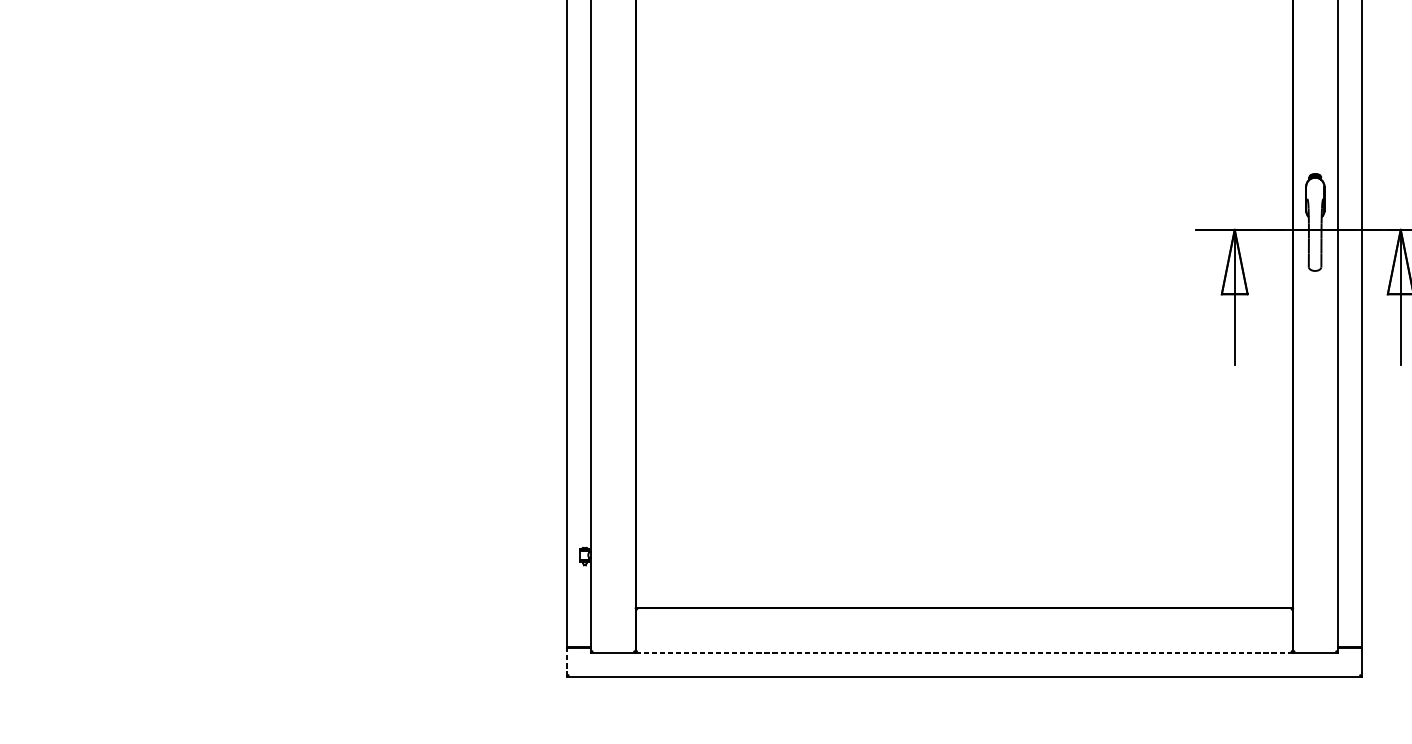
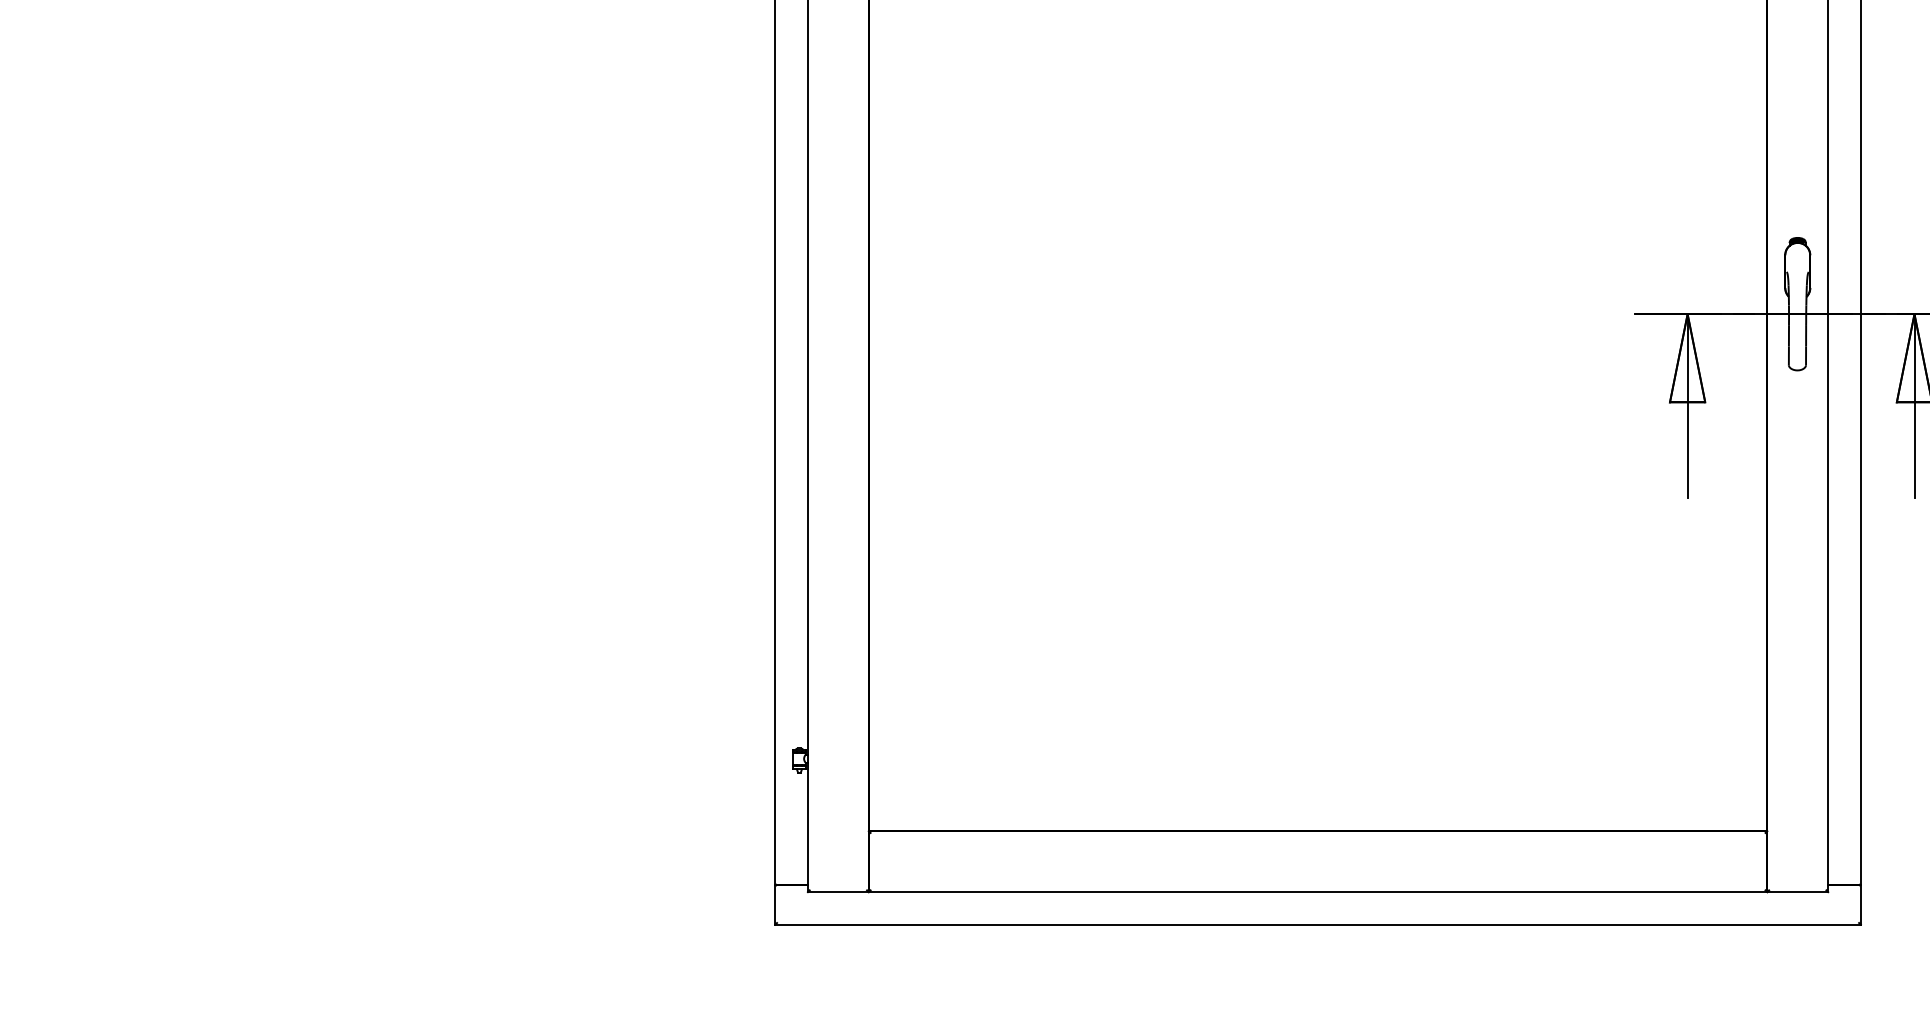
line: (964, 652) -> (1318, 892), dashed -> solid
line: (567, 661) -> (775, 904), dashed -> solid

